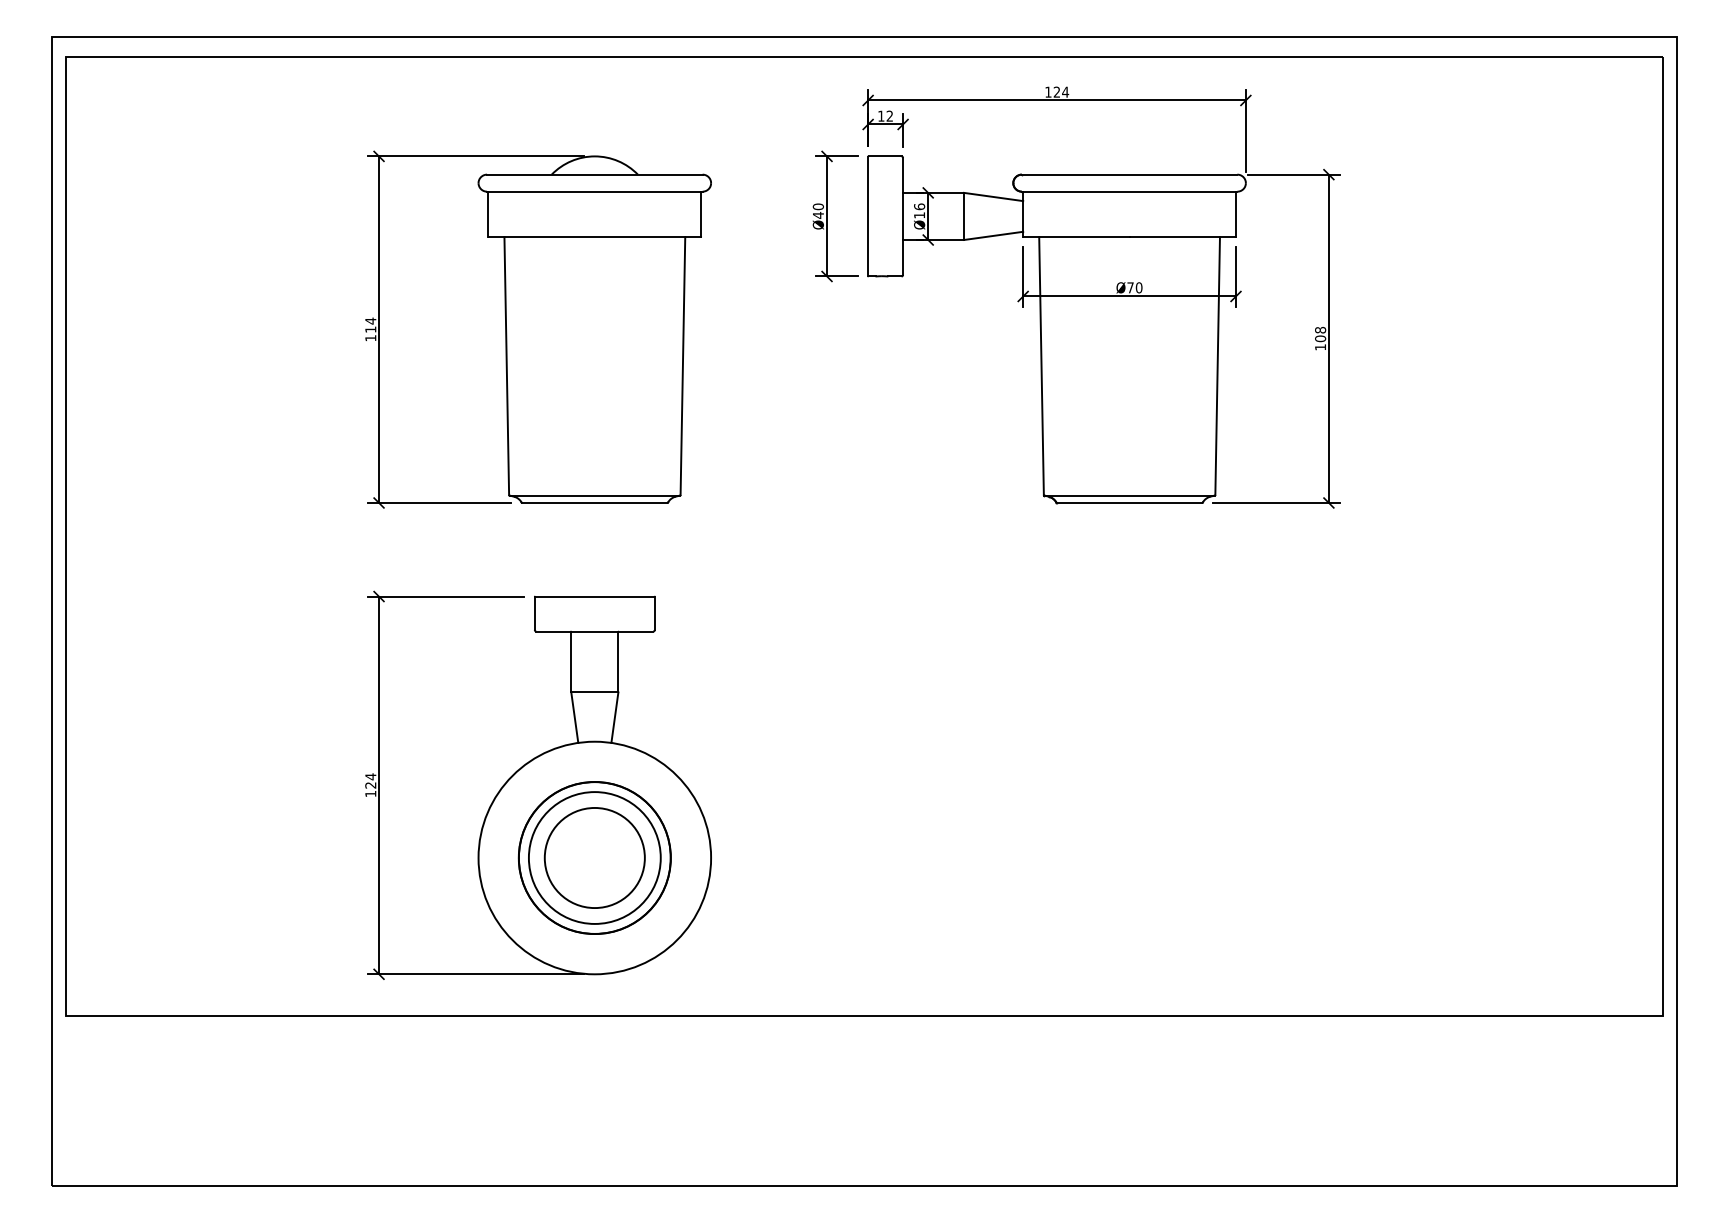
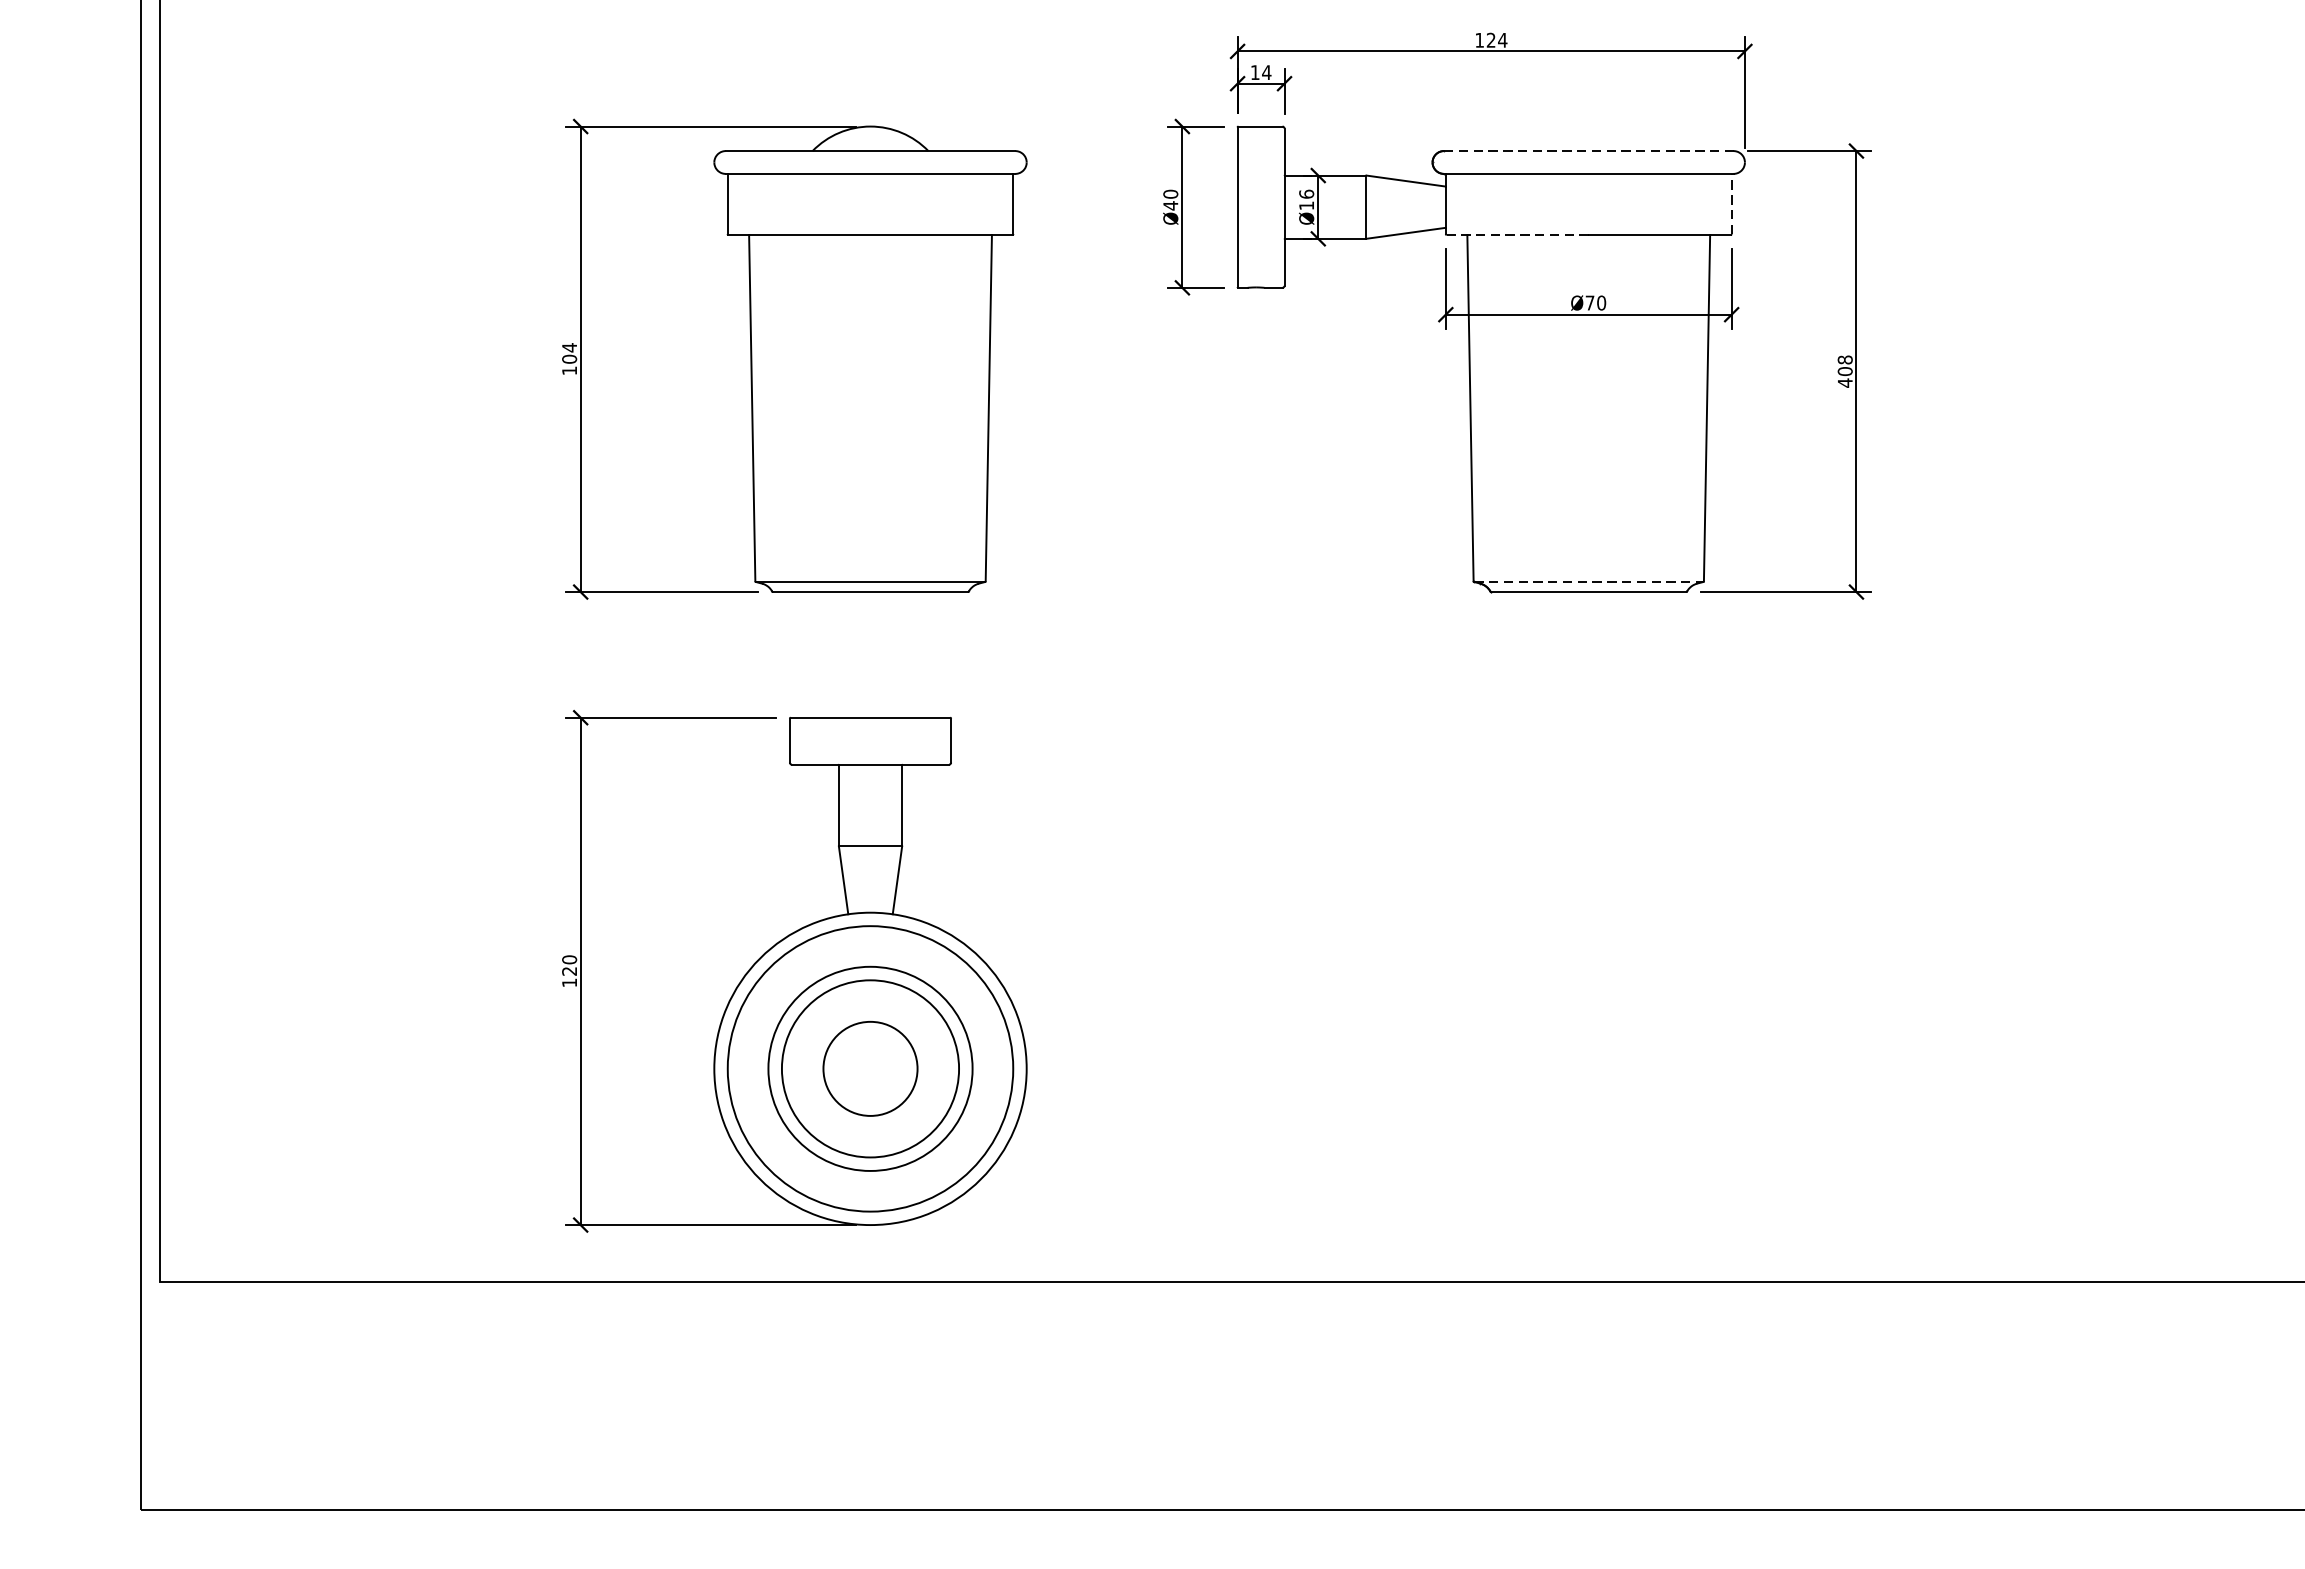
text: (889, 115) -> (1266, 71), 12 -> 14
line: (1129, 174) -> (1588, 150), solid -> dashed
line: (1236, 213) -> (1732, 203), solid -> dashed
line: (1076, 237) -> (1517, 235), solid -> dashed
text: (370, 329) -> (569, 359), 114 -> 104
text: (1320, 347) -> (1845, 383), 108 -> 408
line: (1130, 495) -> (1589, 581), solid -> dashed
text: (370, 776) -> (569, 959), 124 -> 120
circle: (594, 857) -> (870, 1068), size x0.7
circle: (594, 857) -> (870, 1068), size x1.4

